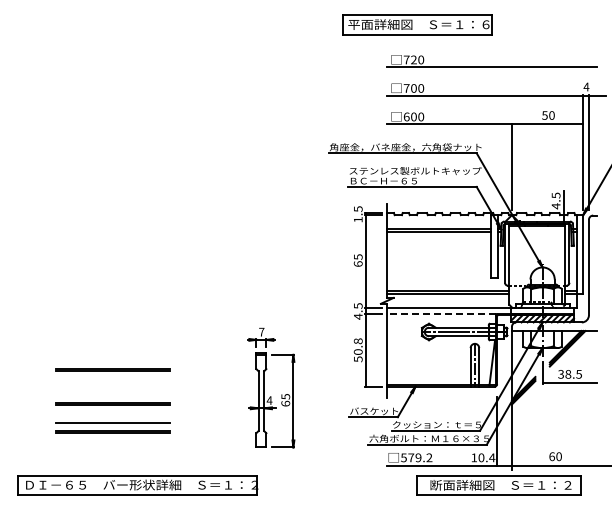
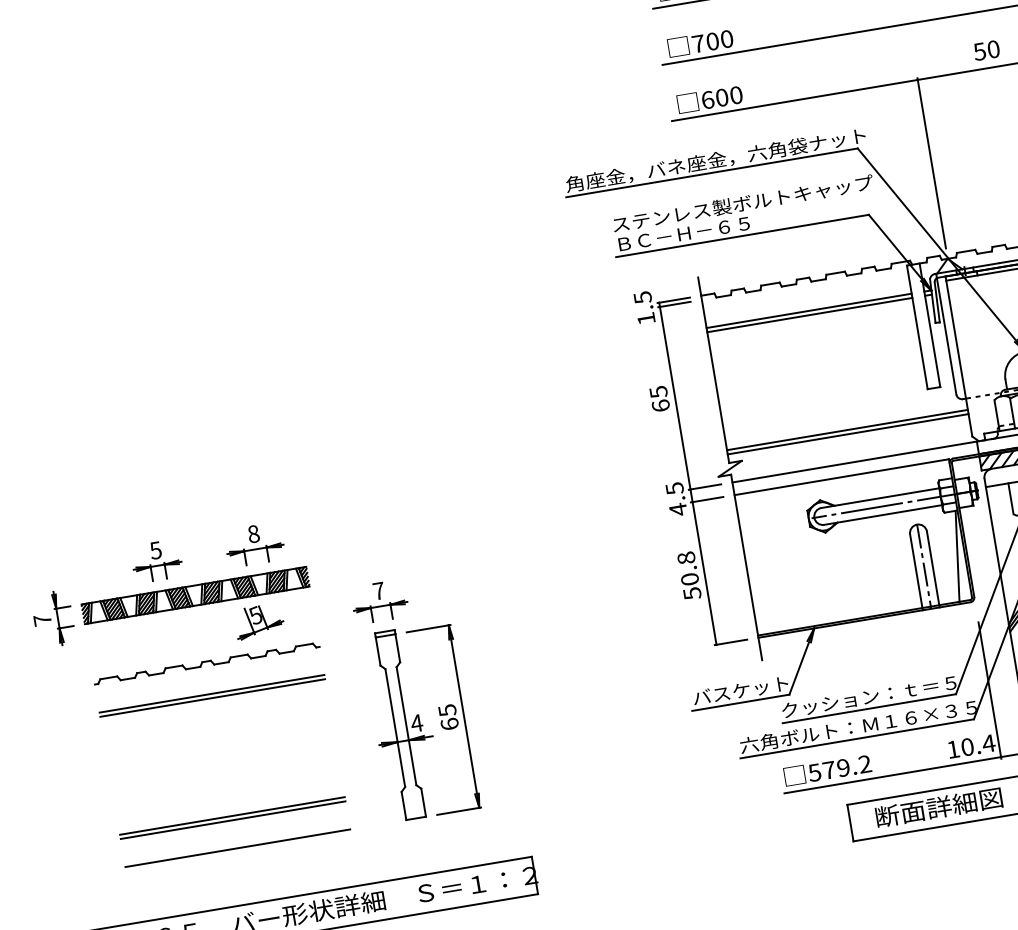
line: (441, 314) -> (841, 477), dashed -> solid
part: (100, 322) -> (172, 606), added
part: (264, 387) -> (402, 699), moved
line: (112, 403) -> (222, 761), removed
line: (112, 422) -> (236, 846), moved

